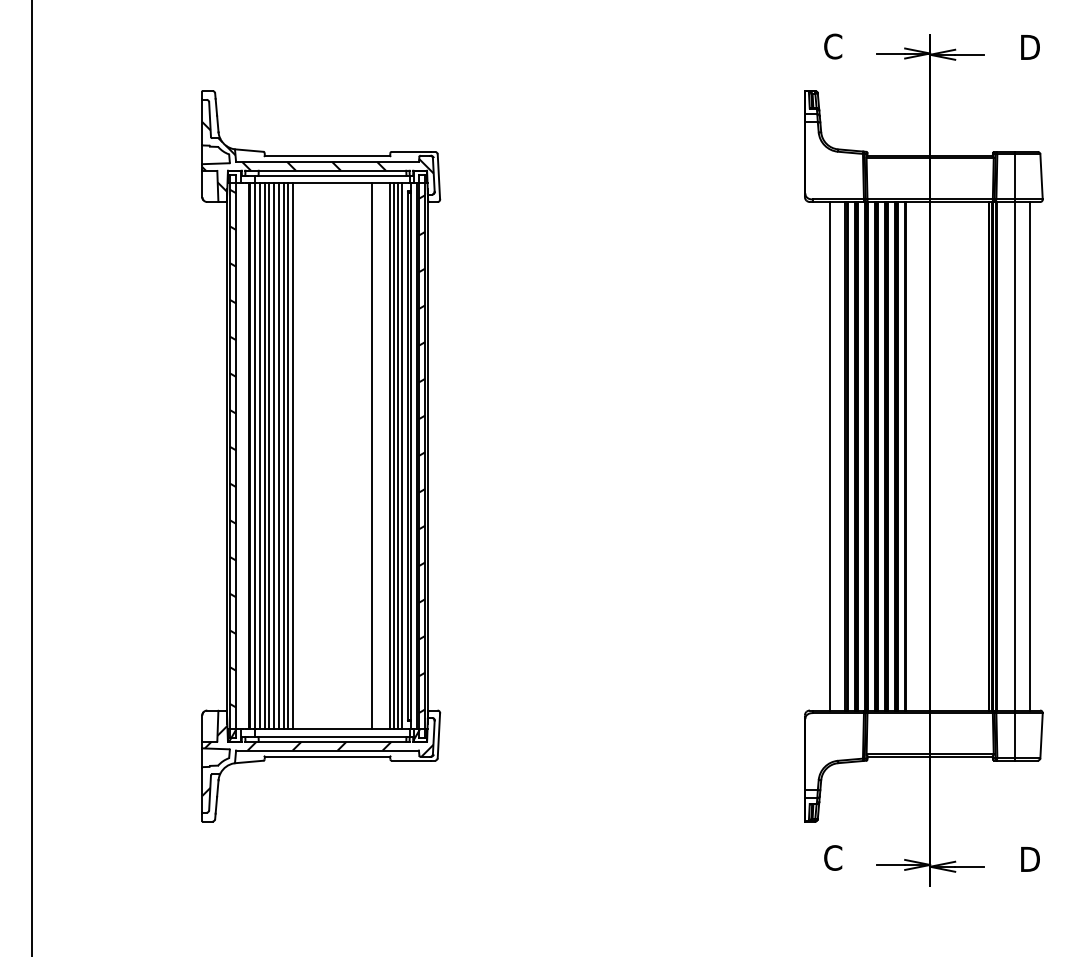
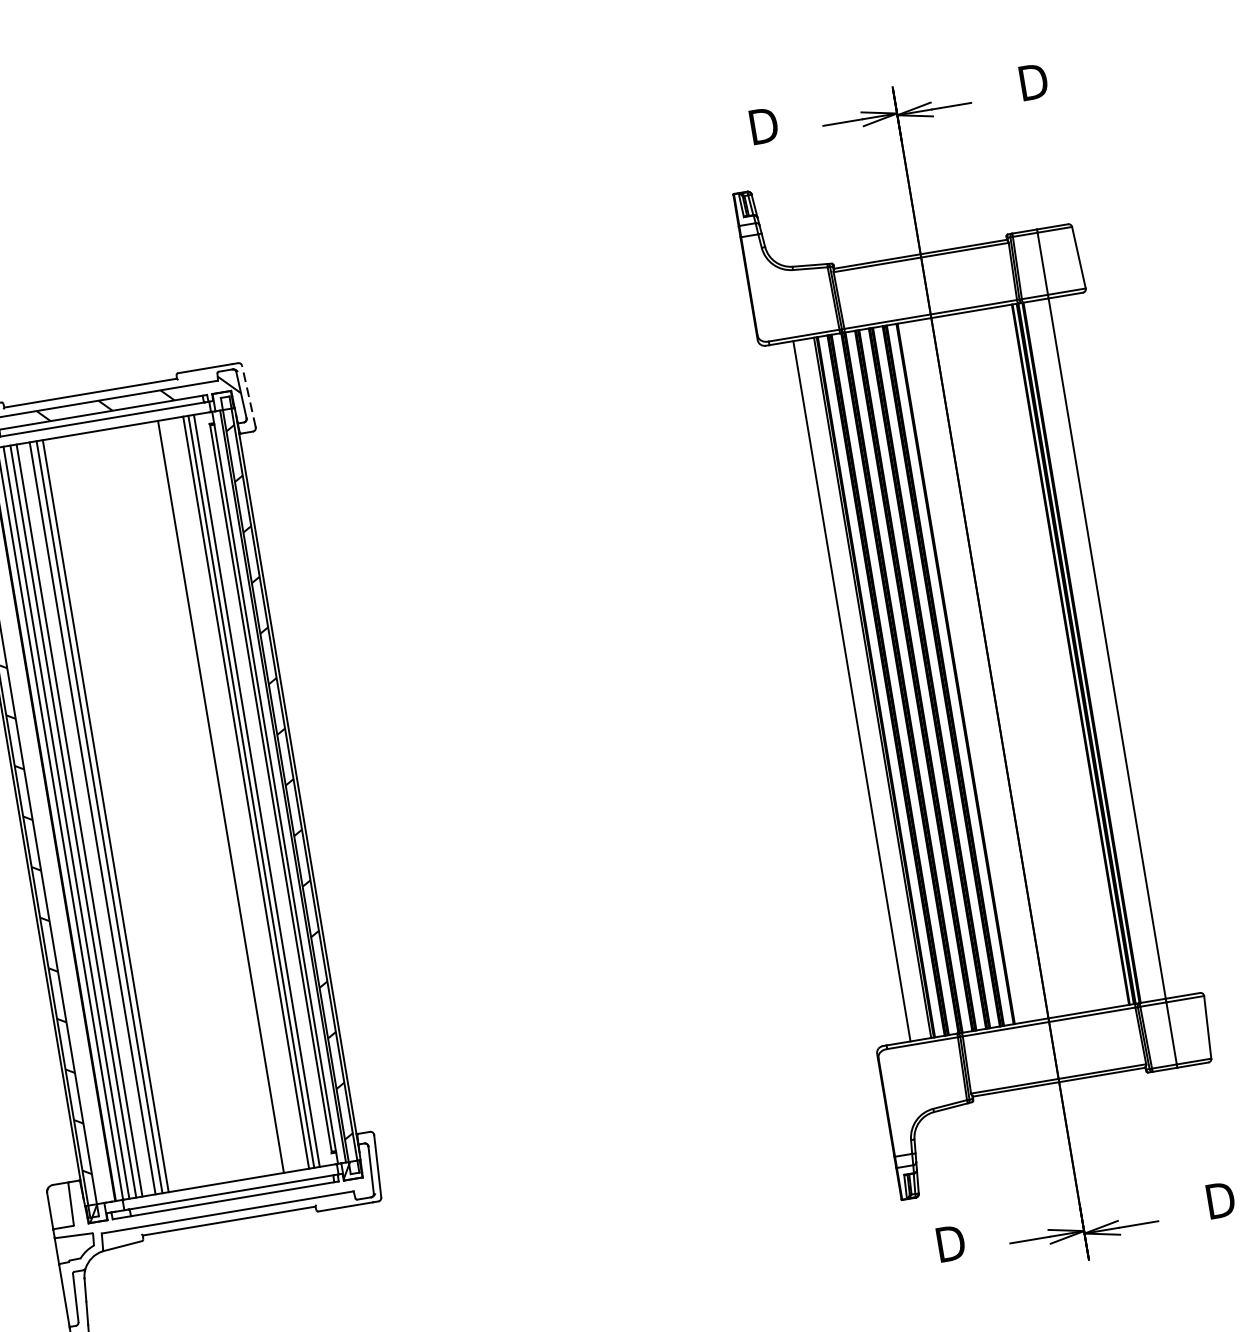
text: (834, 46) -> (763, 125), C -> D
line: (438, 176) -> (248, 396), solid -> dashed
line: (274, 456) -> (86, 819), removed
line: (293, 456) -> (113, 815), removed
line: (402, 456) -> (263, 790), removed
line: (1030, 456) -> (1128, 645), removed
hatch: (317, 760) -> (216, 1228), removed
text: (834, 857) -> (950, 1242), C -> D

